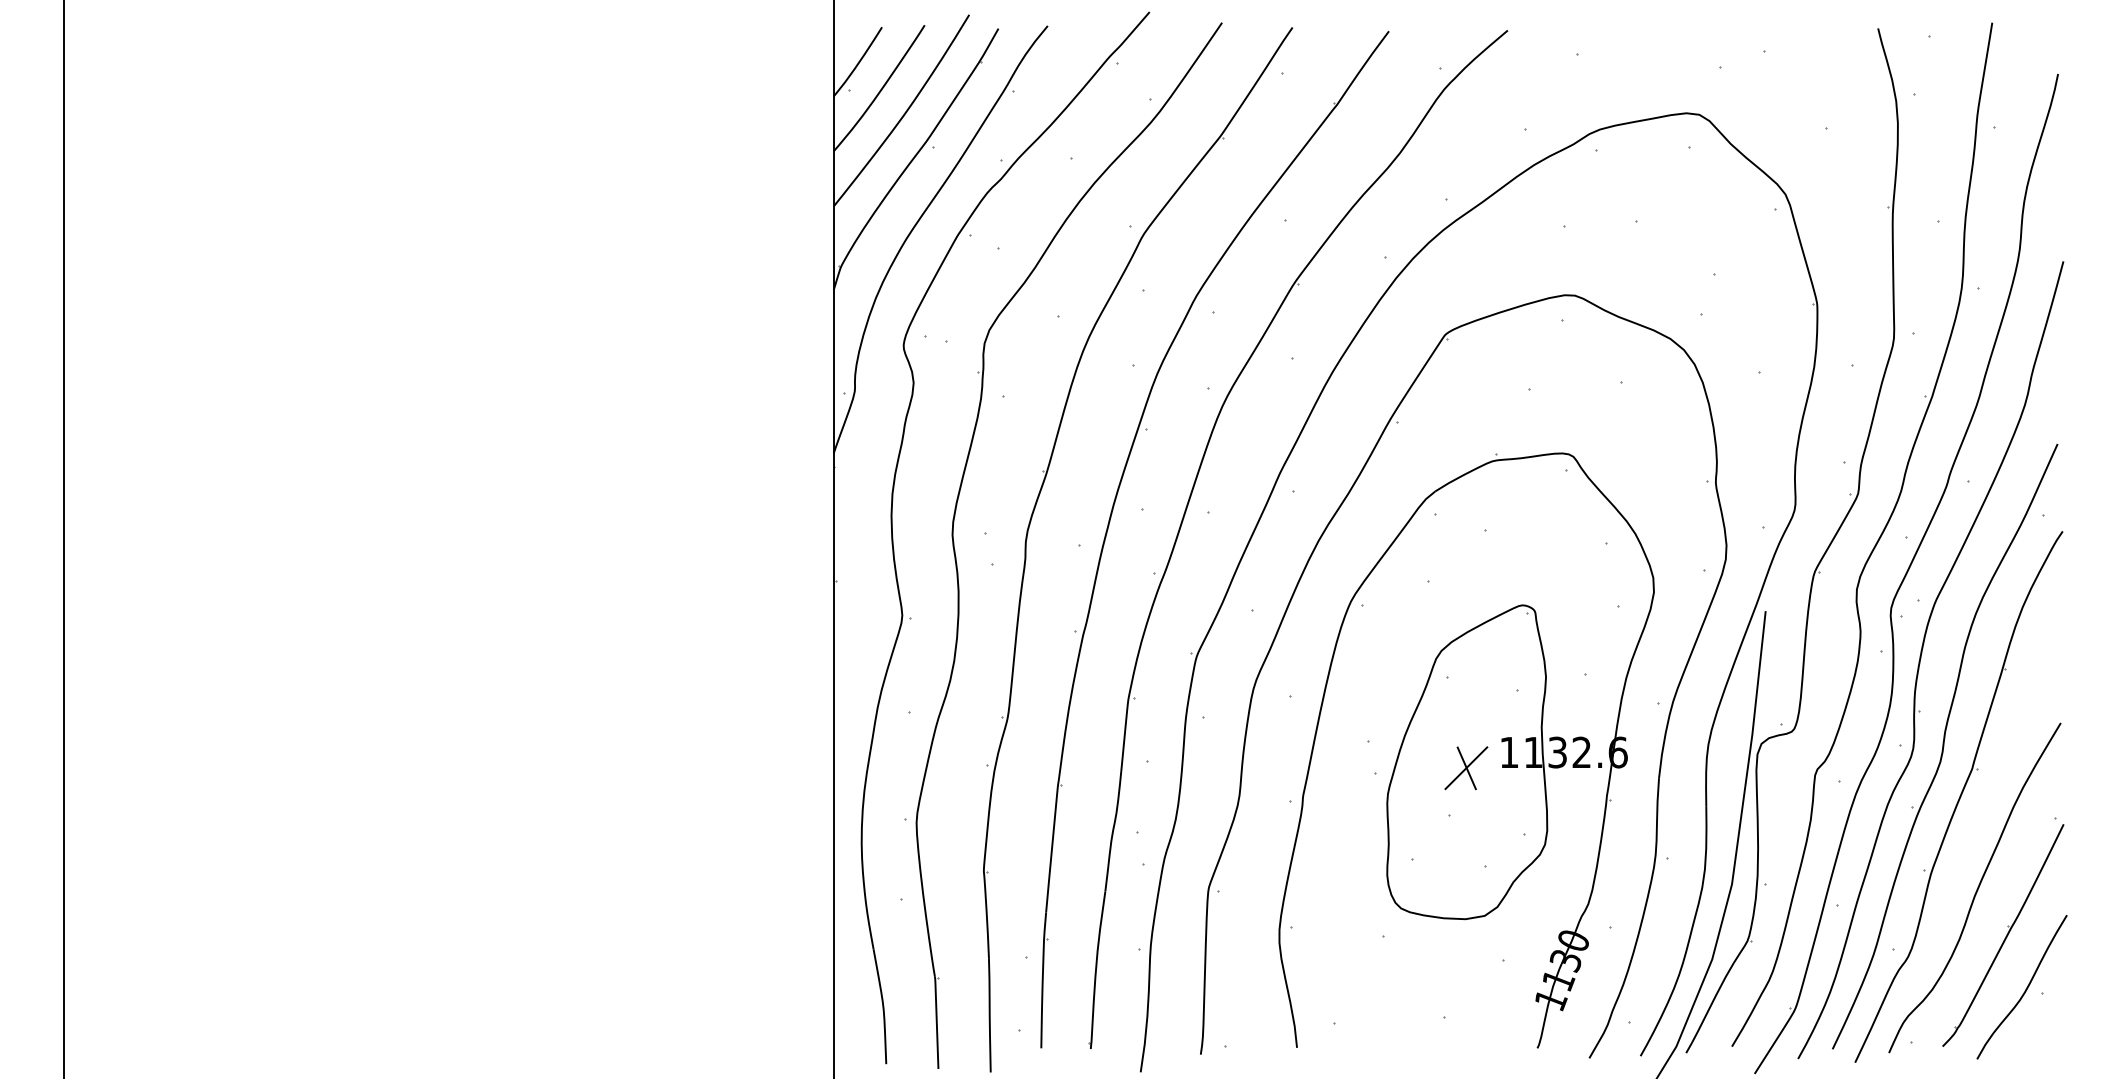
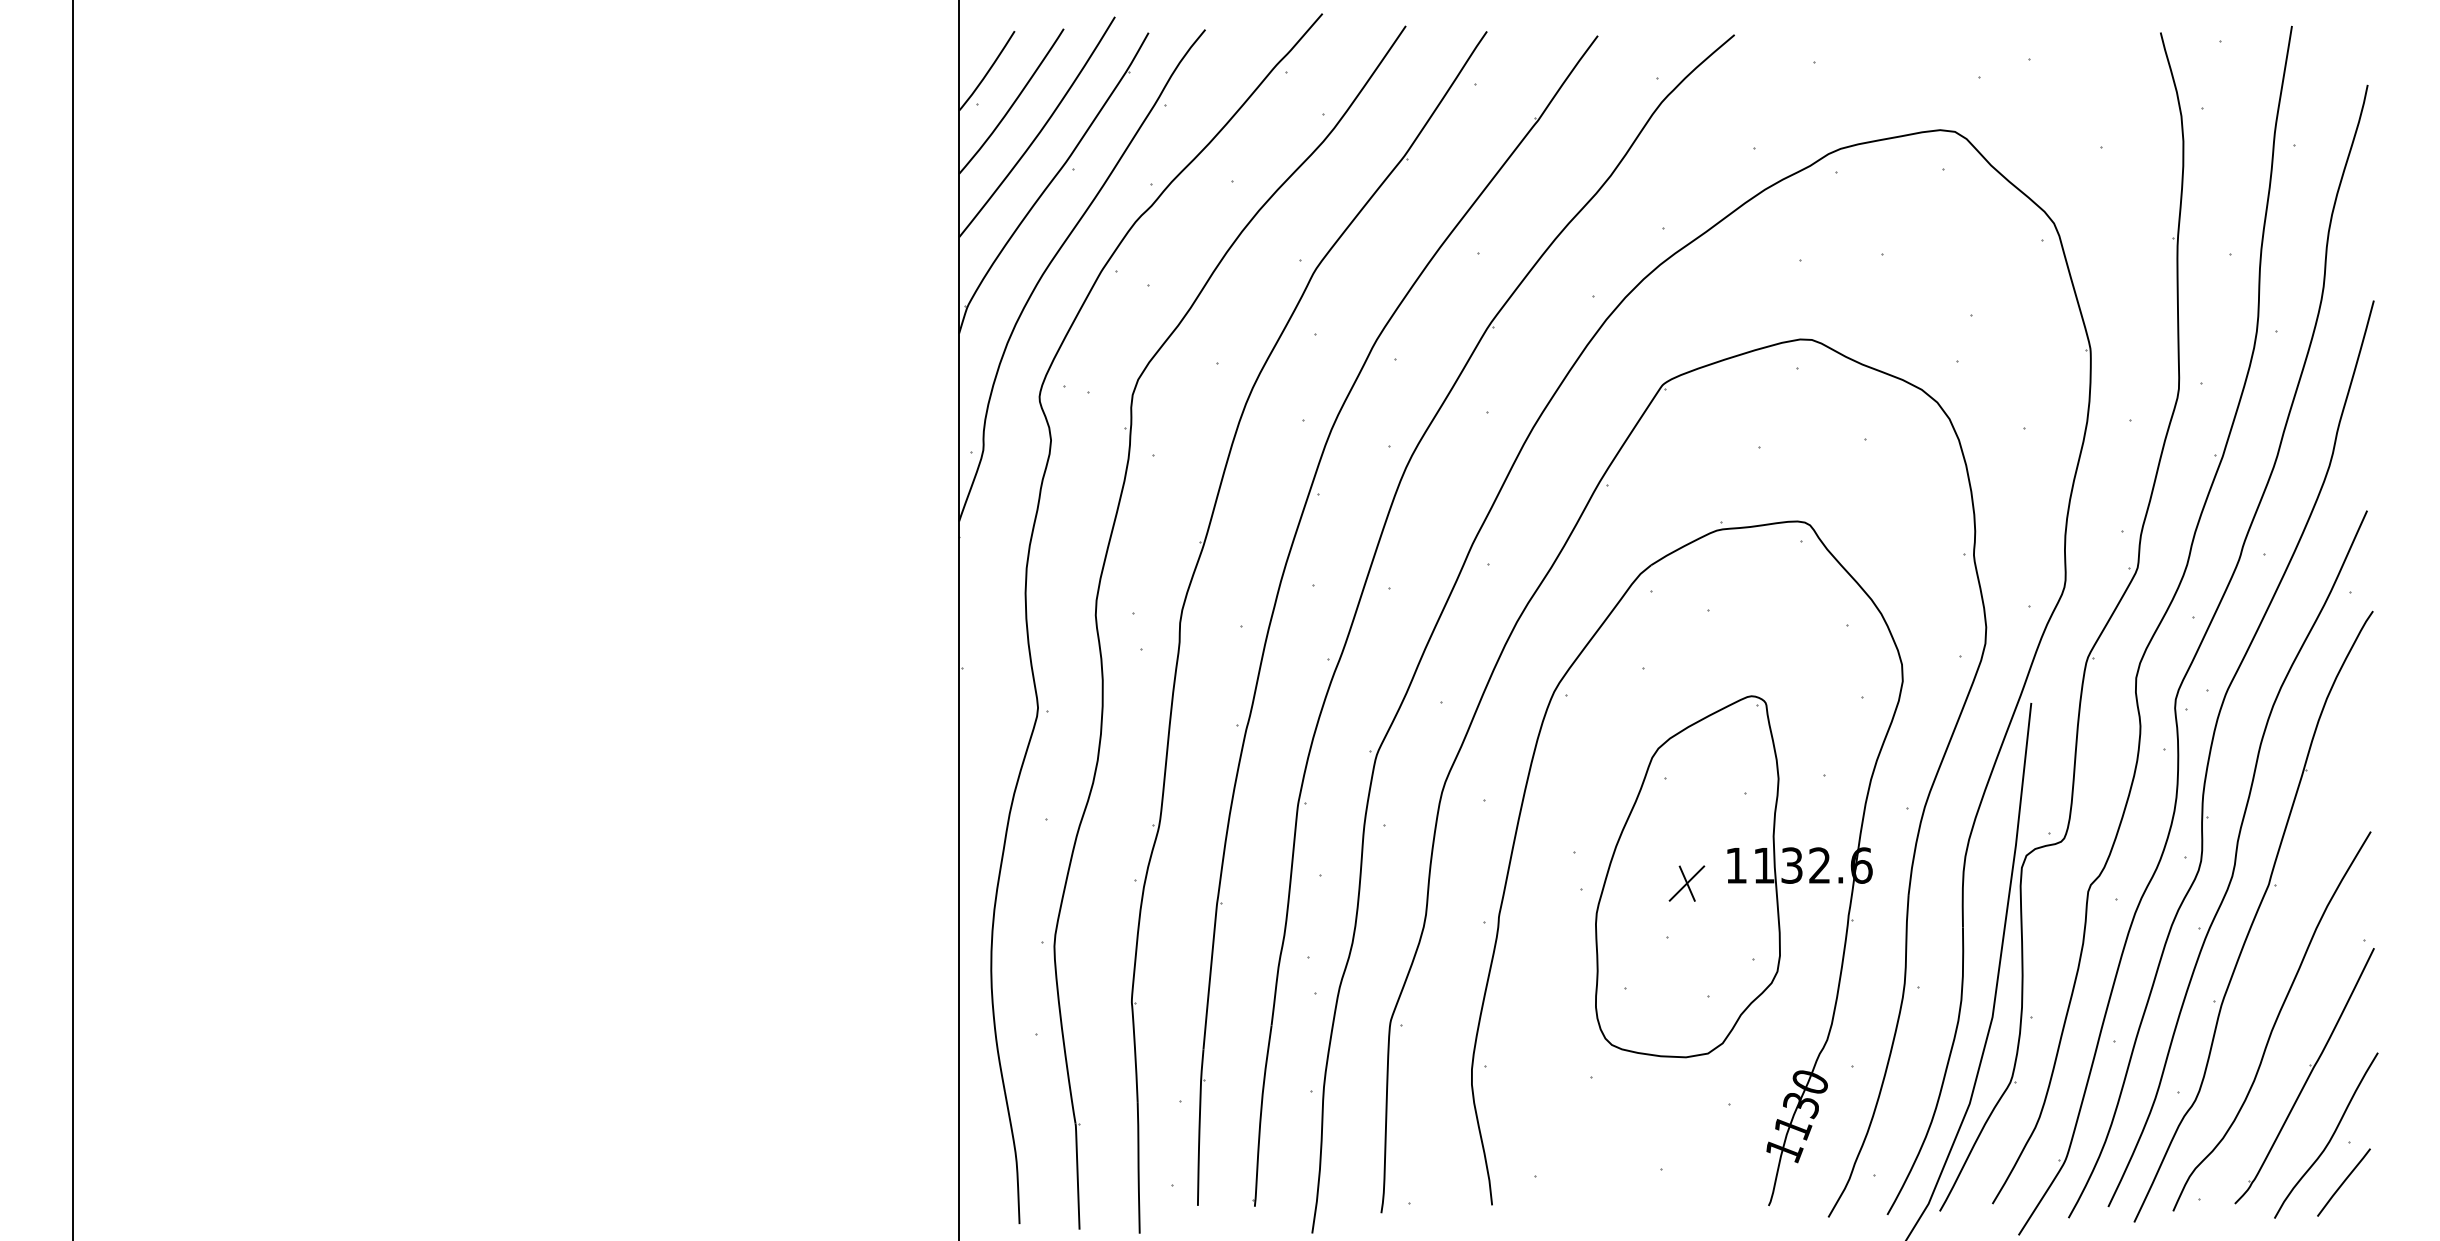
part: (1465, 768) -> (1686, 883), size x0.71
line: (2037, 1027) -> (2343, 1182), added

